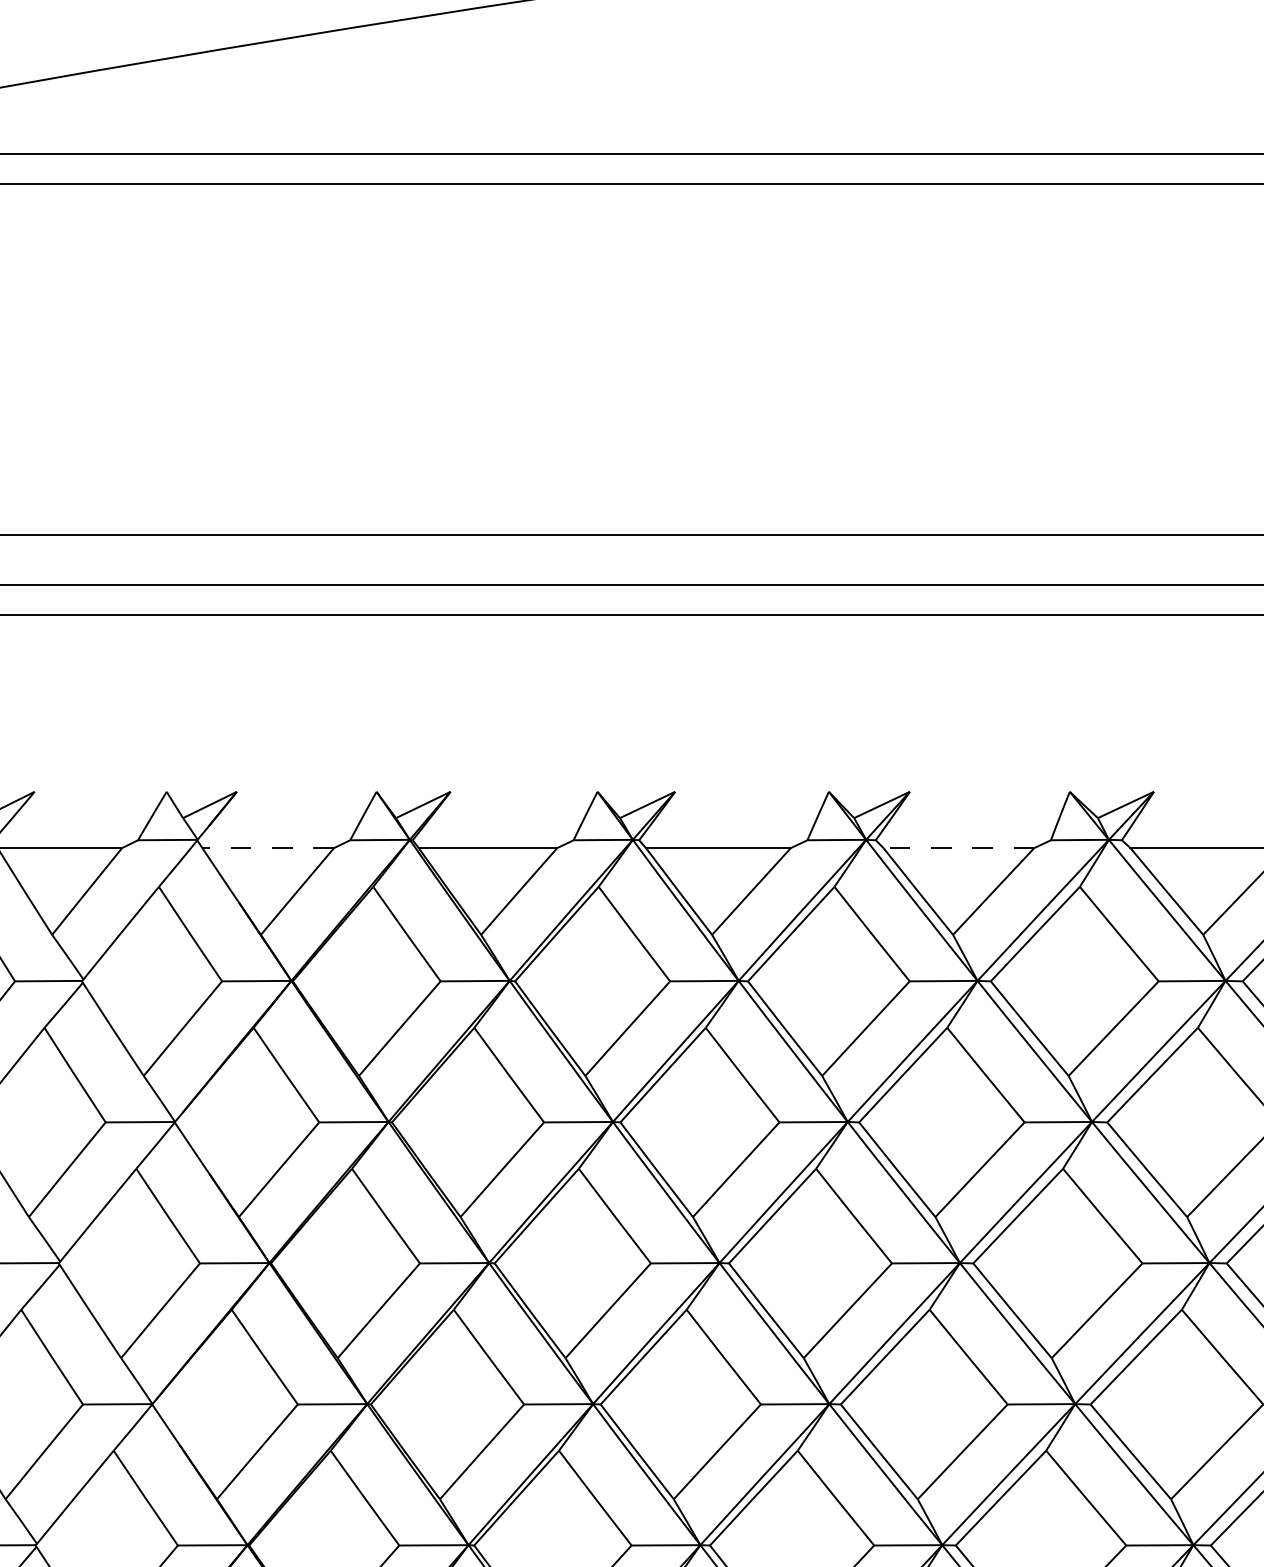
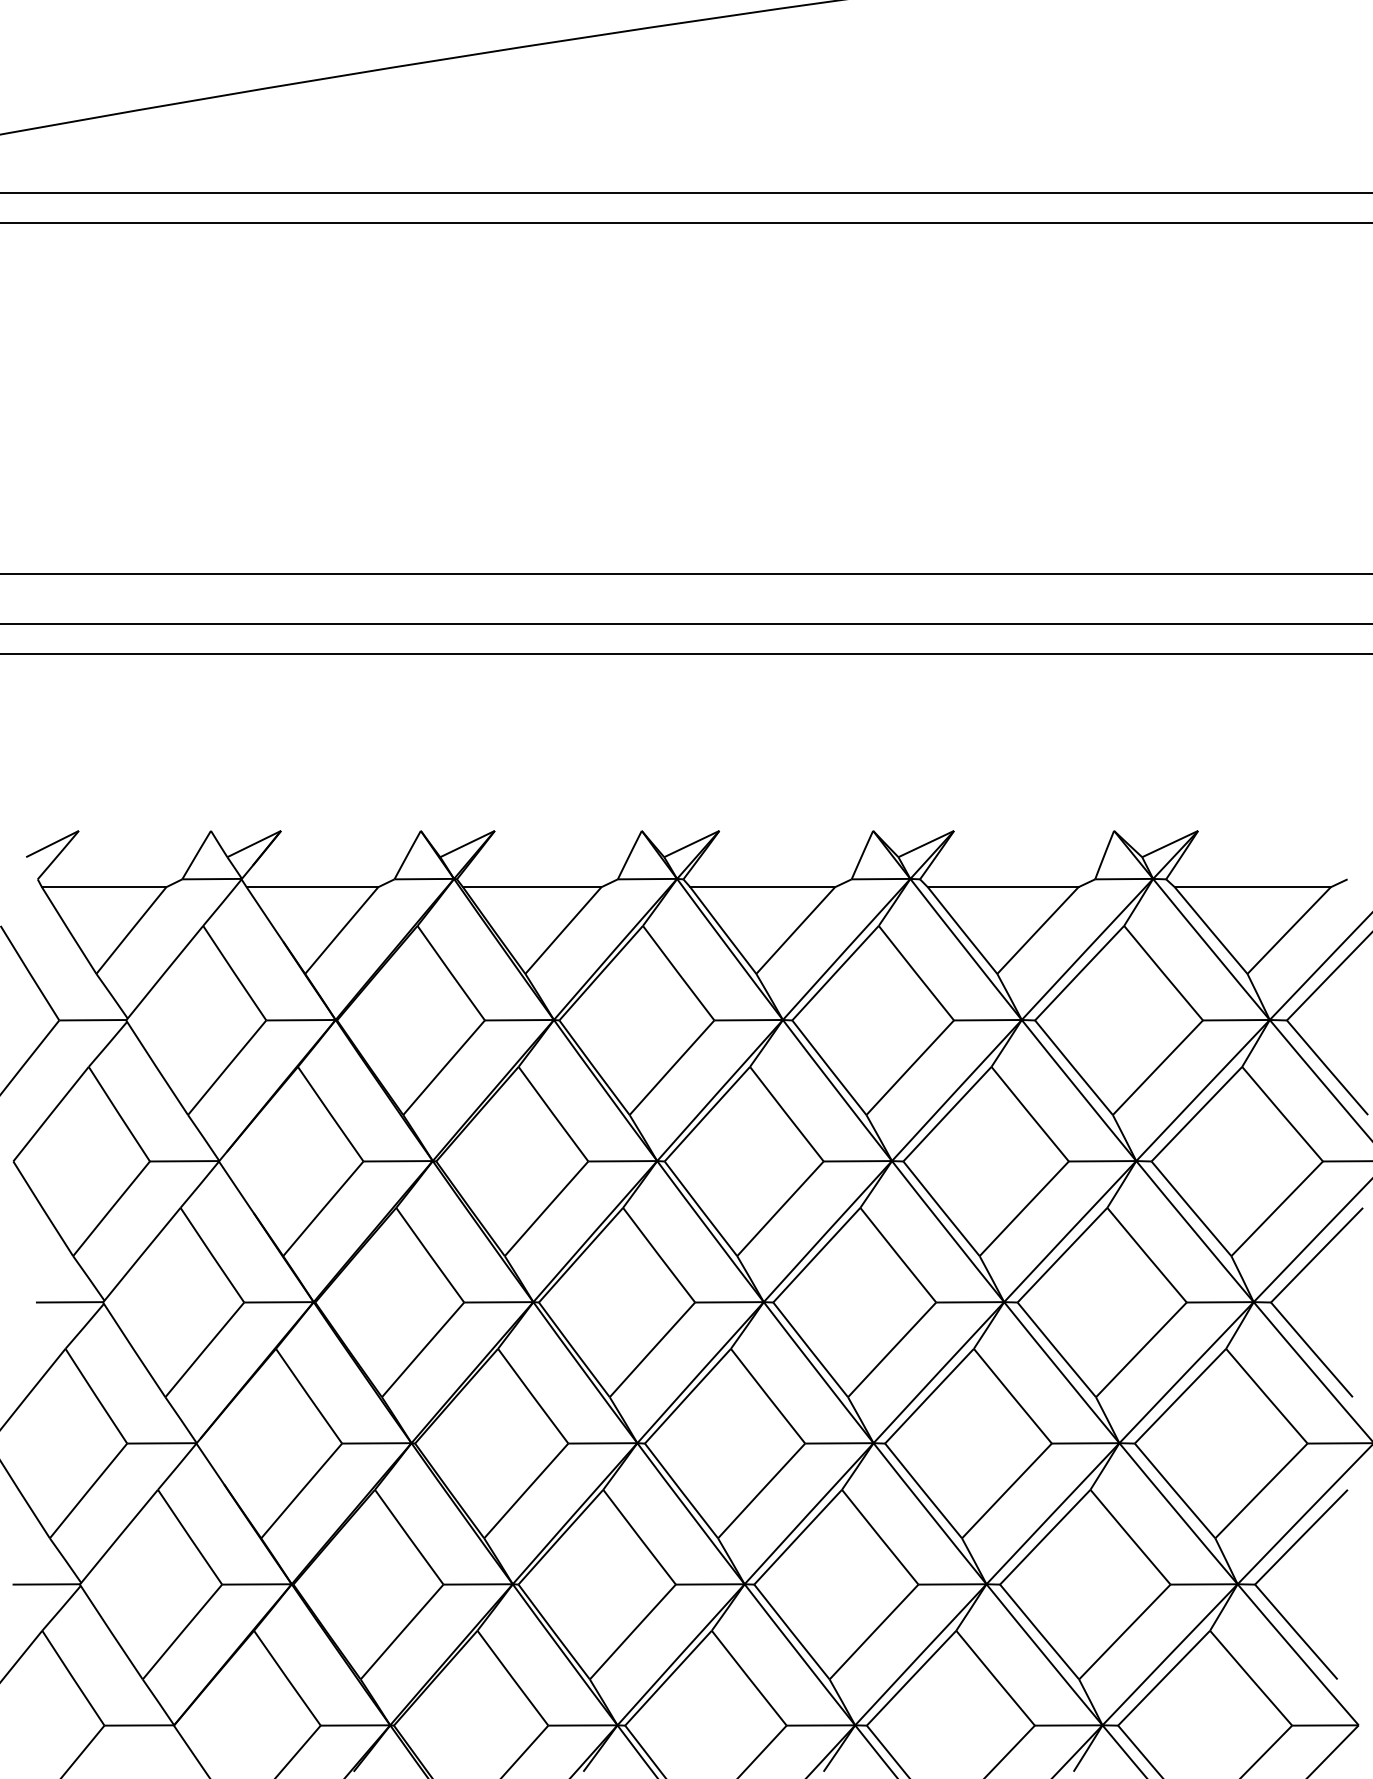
line: (268, 848) -> (312, 887), dashed -> solid
line: (958, 848) -> (1002, 887), dashed -> solid

